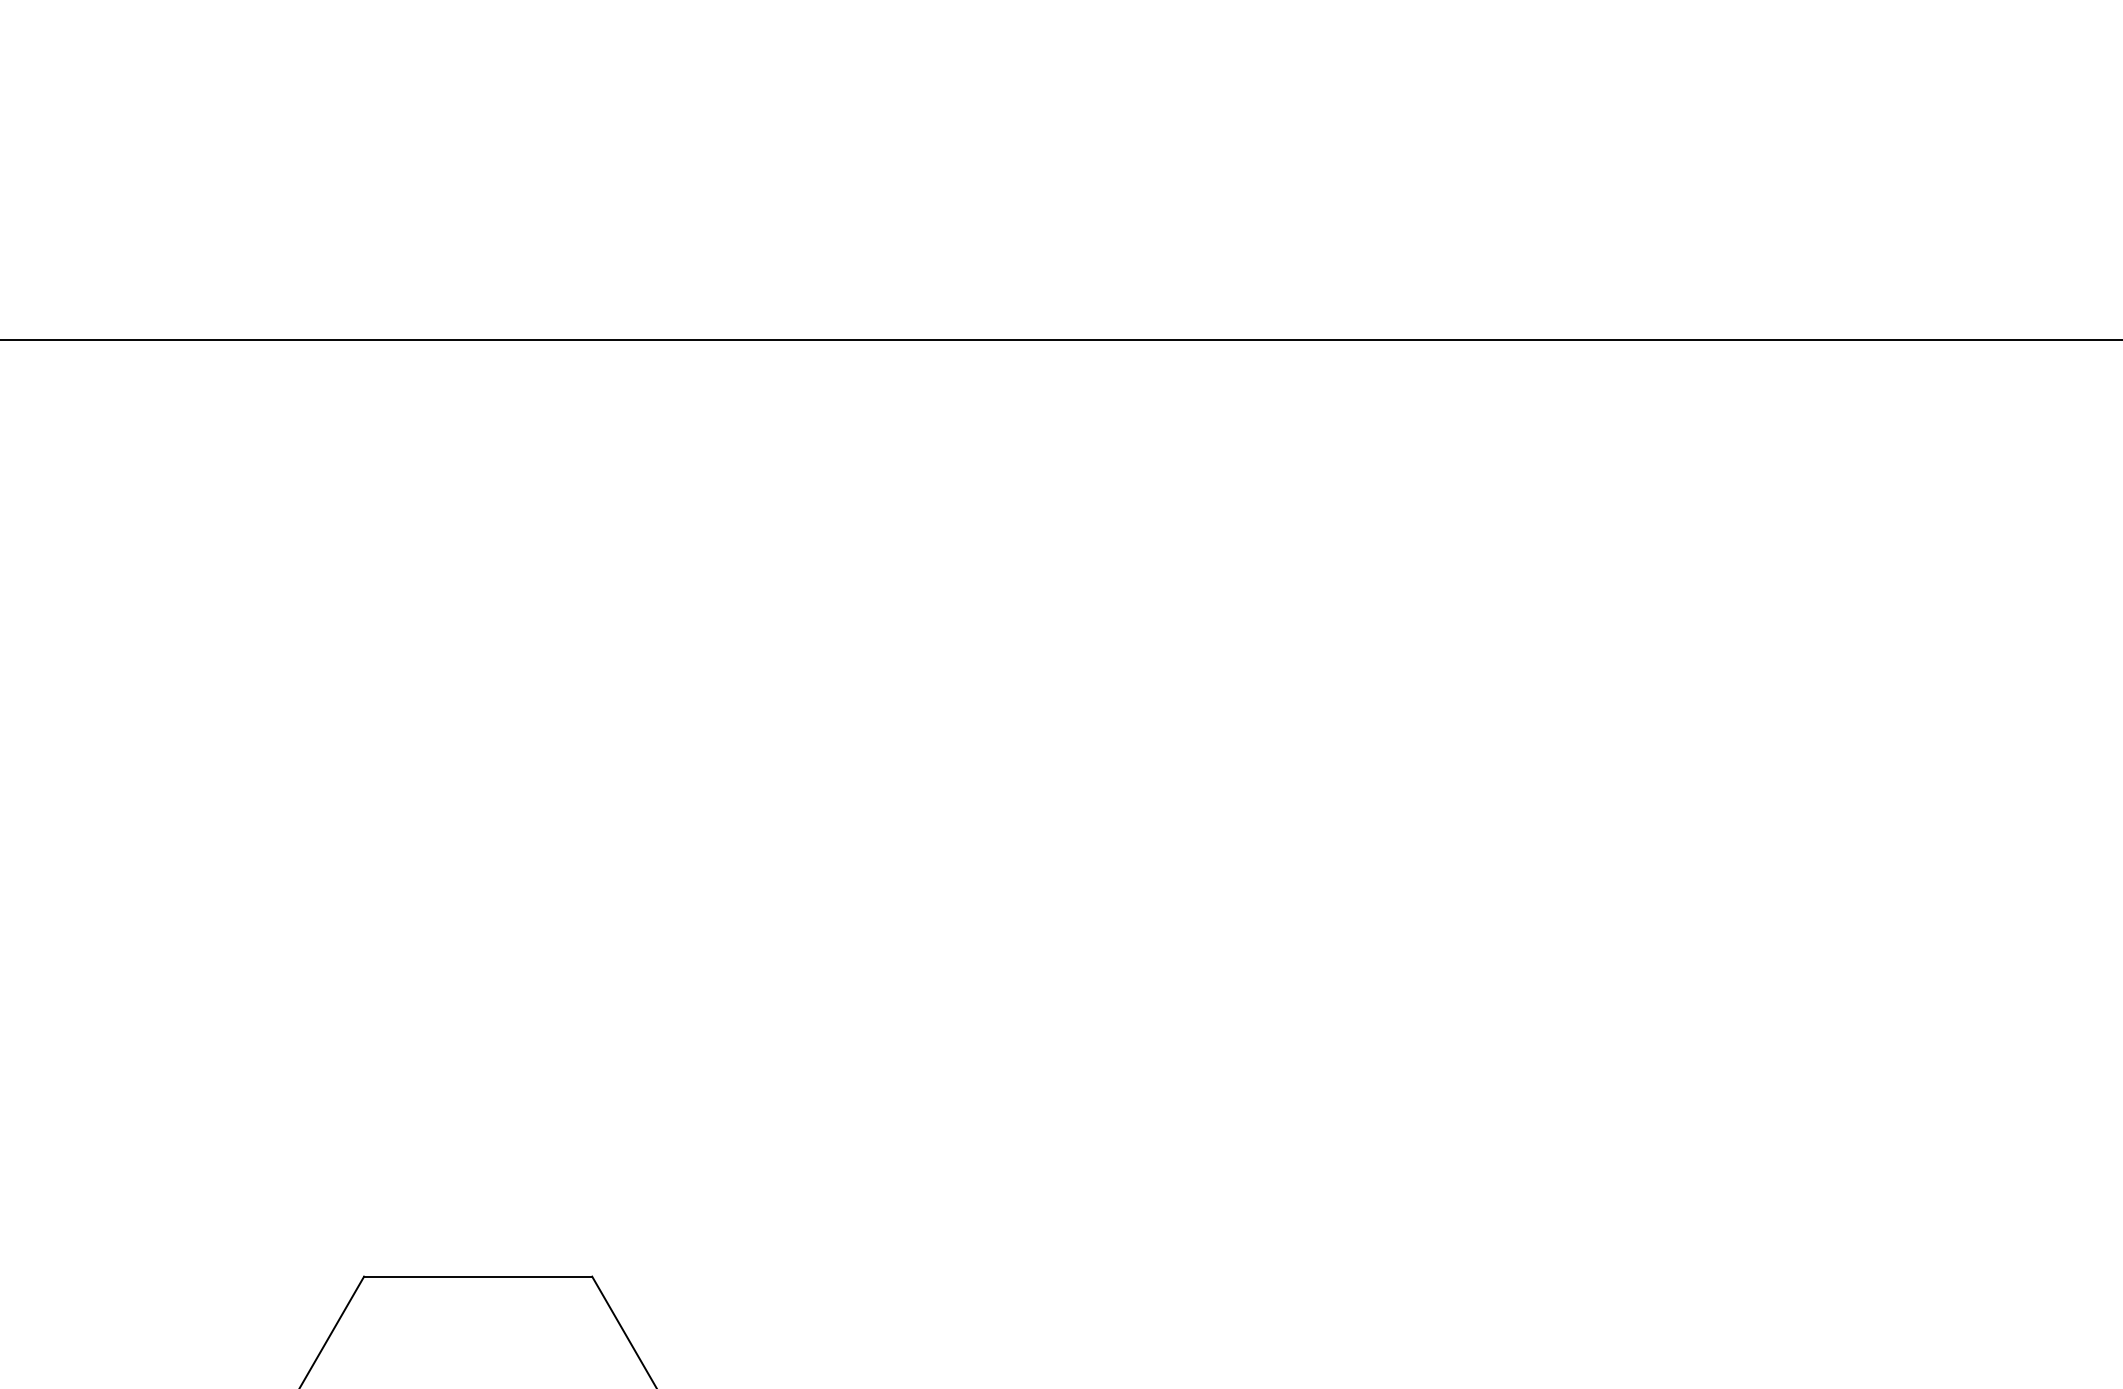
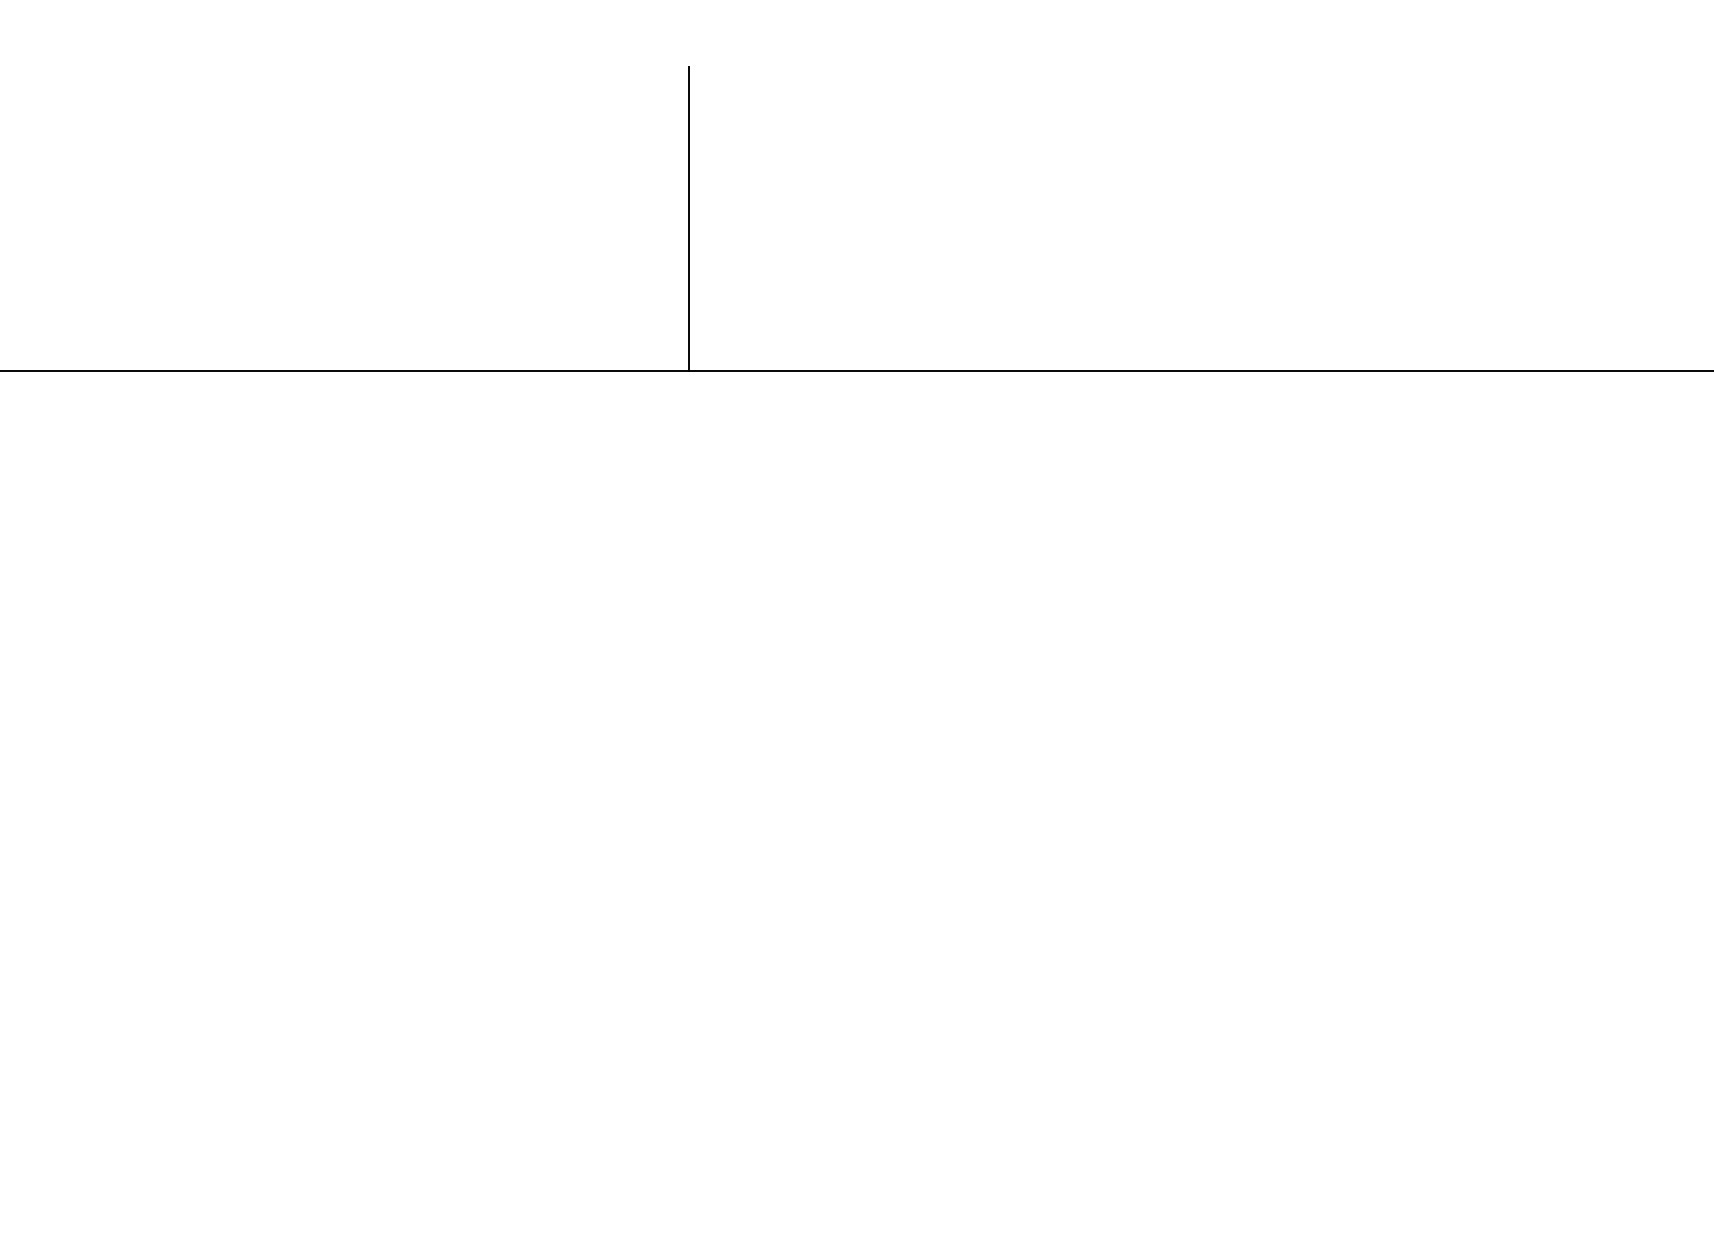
line: (814, 182) -> (688, 218), added

